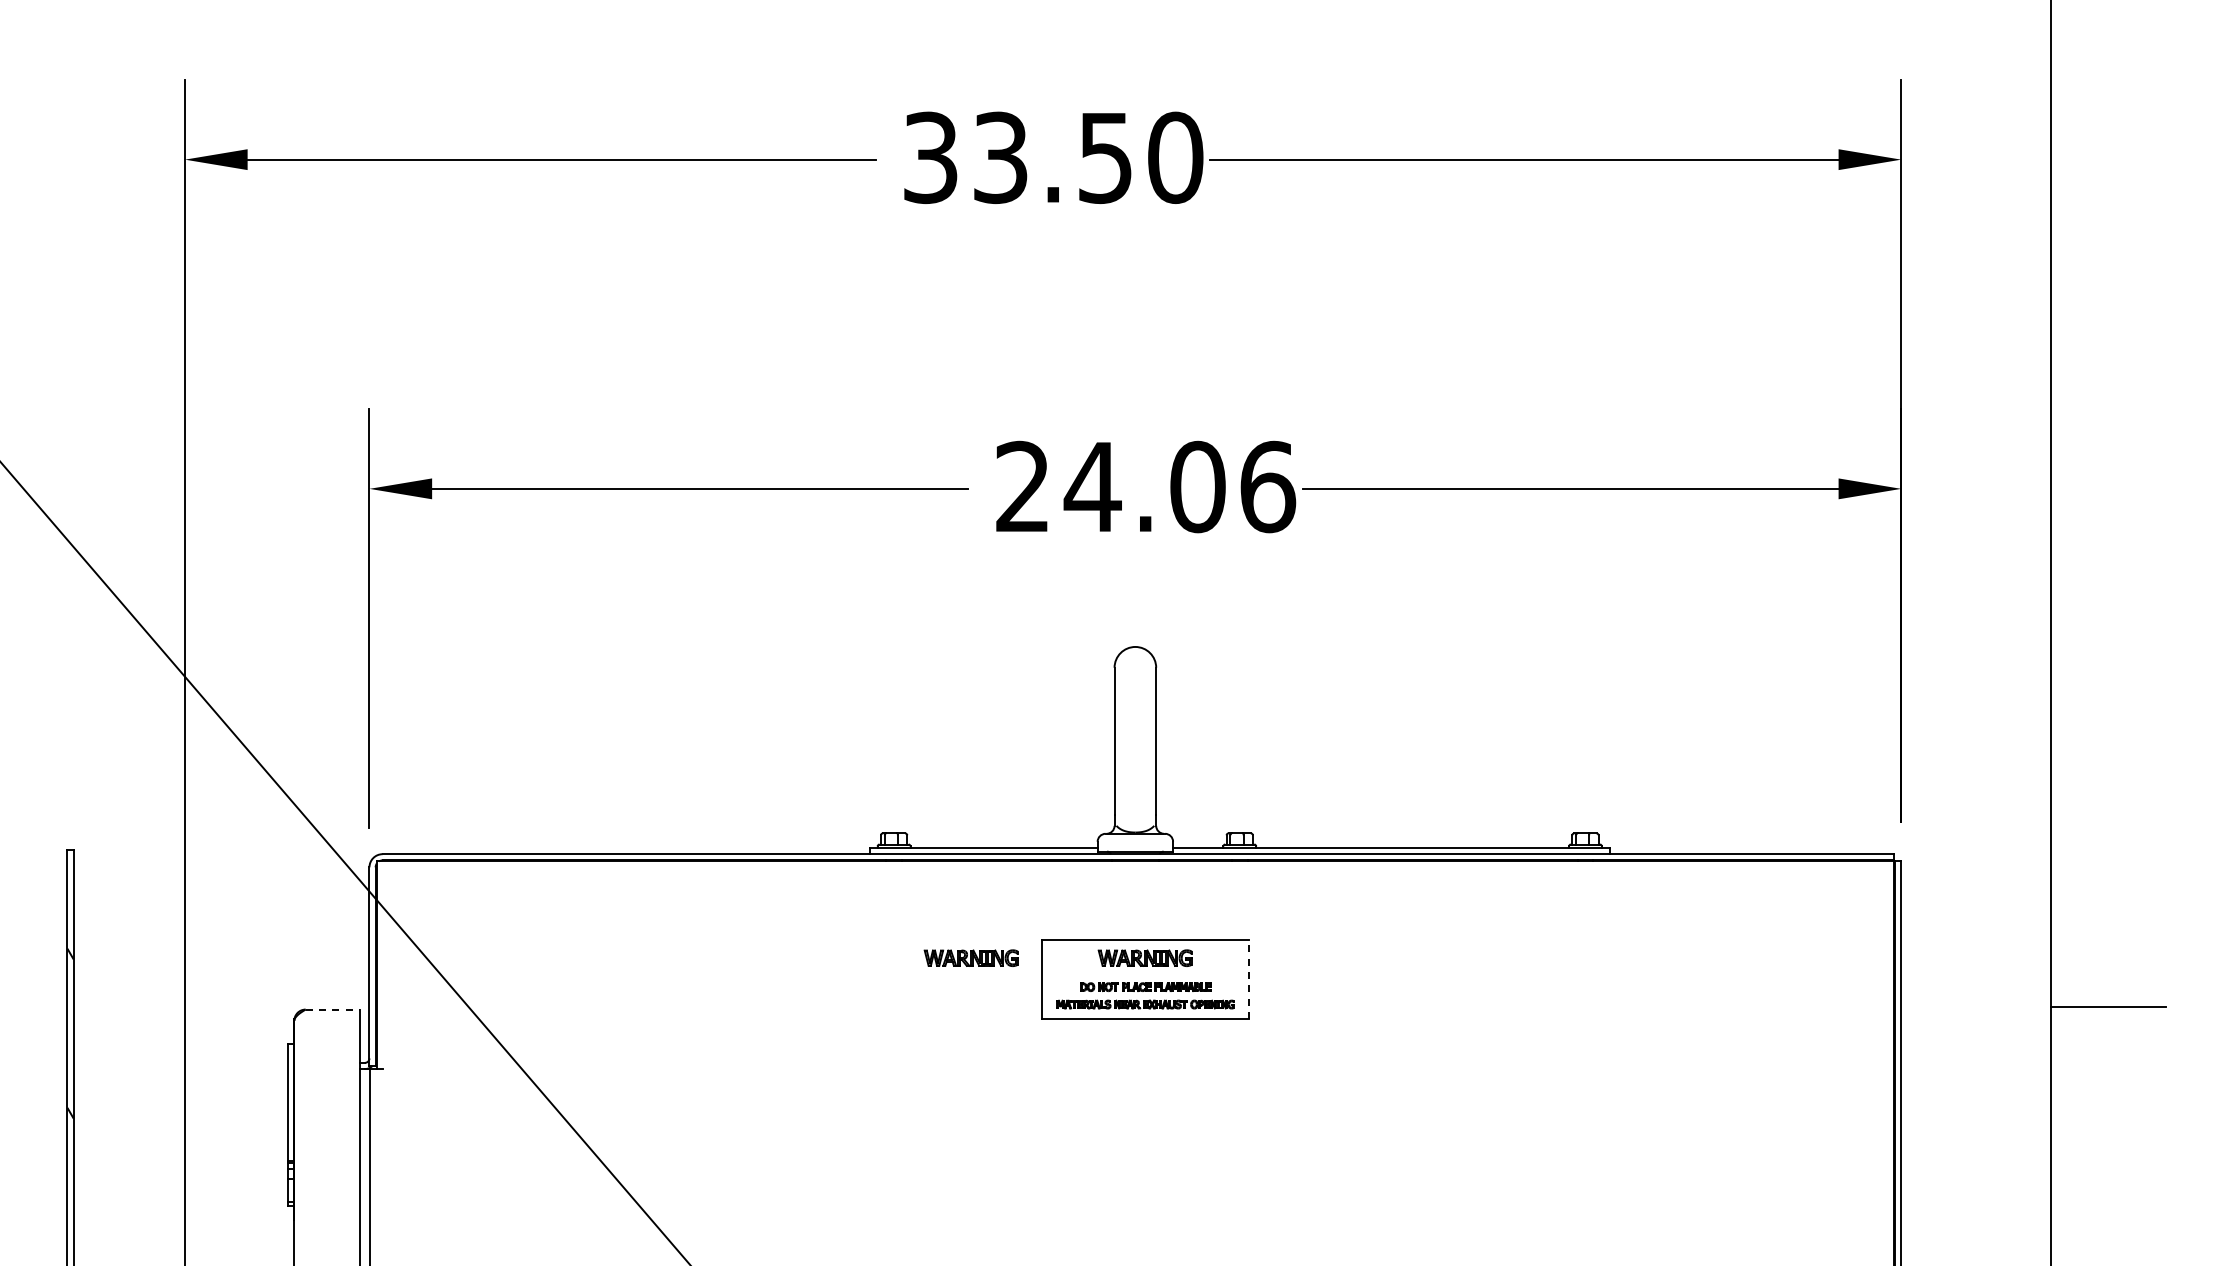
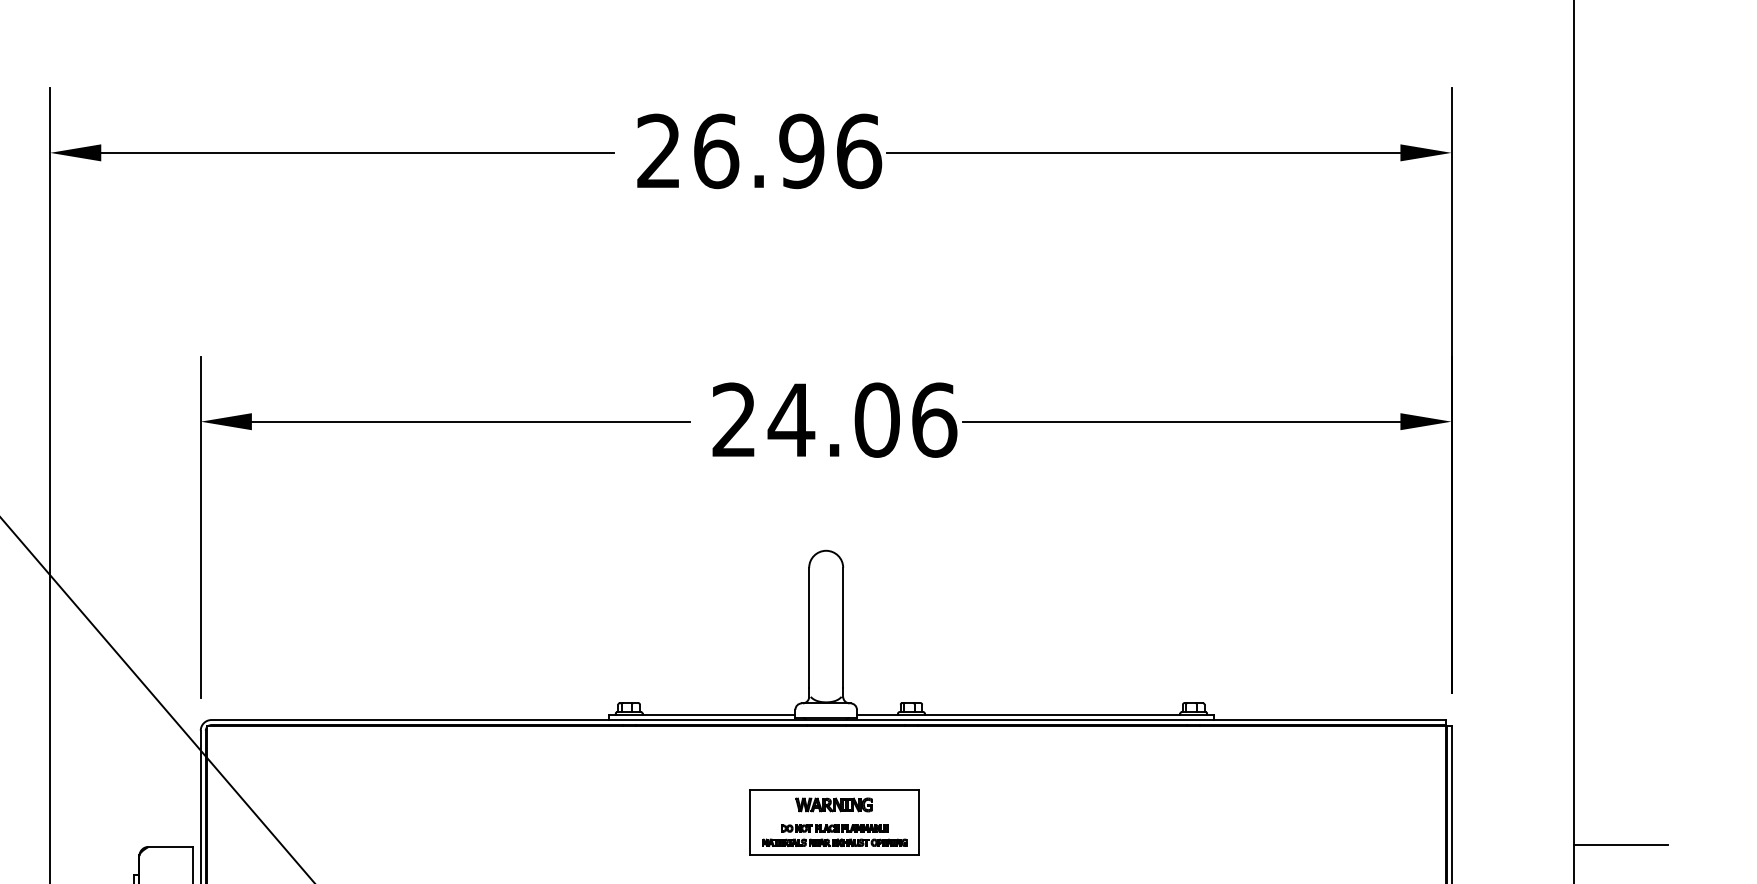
text: (1053, 157) -> (759, 151), 33.50 -> 26.96
part: (970, 957) -> (691, 804), removed
line: (1249, 979) -> (919, 822), dashed -> solid
line: (333, 1009) -> (171, 846), dashed -> solid

